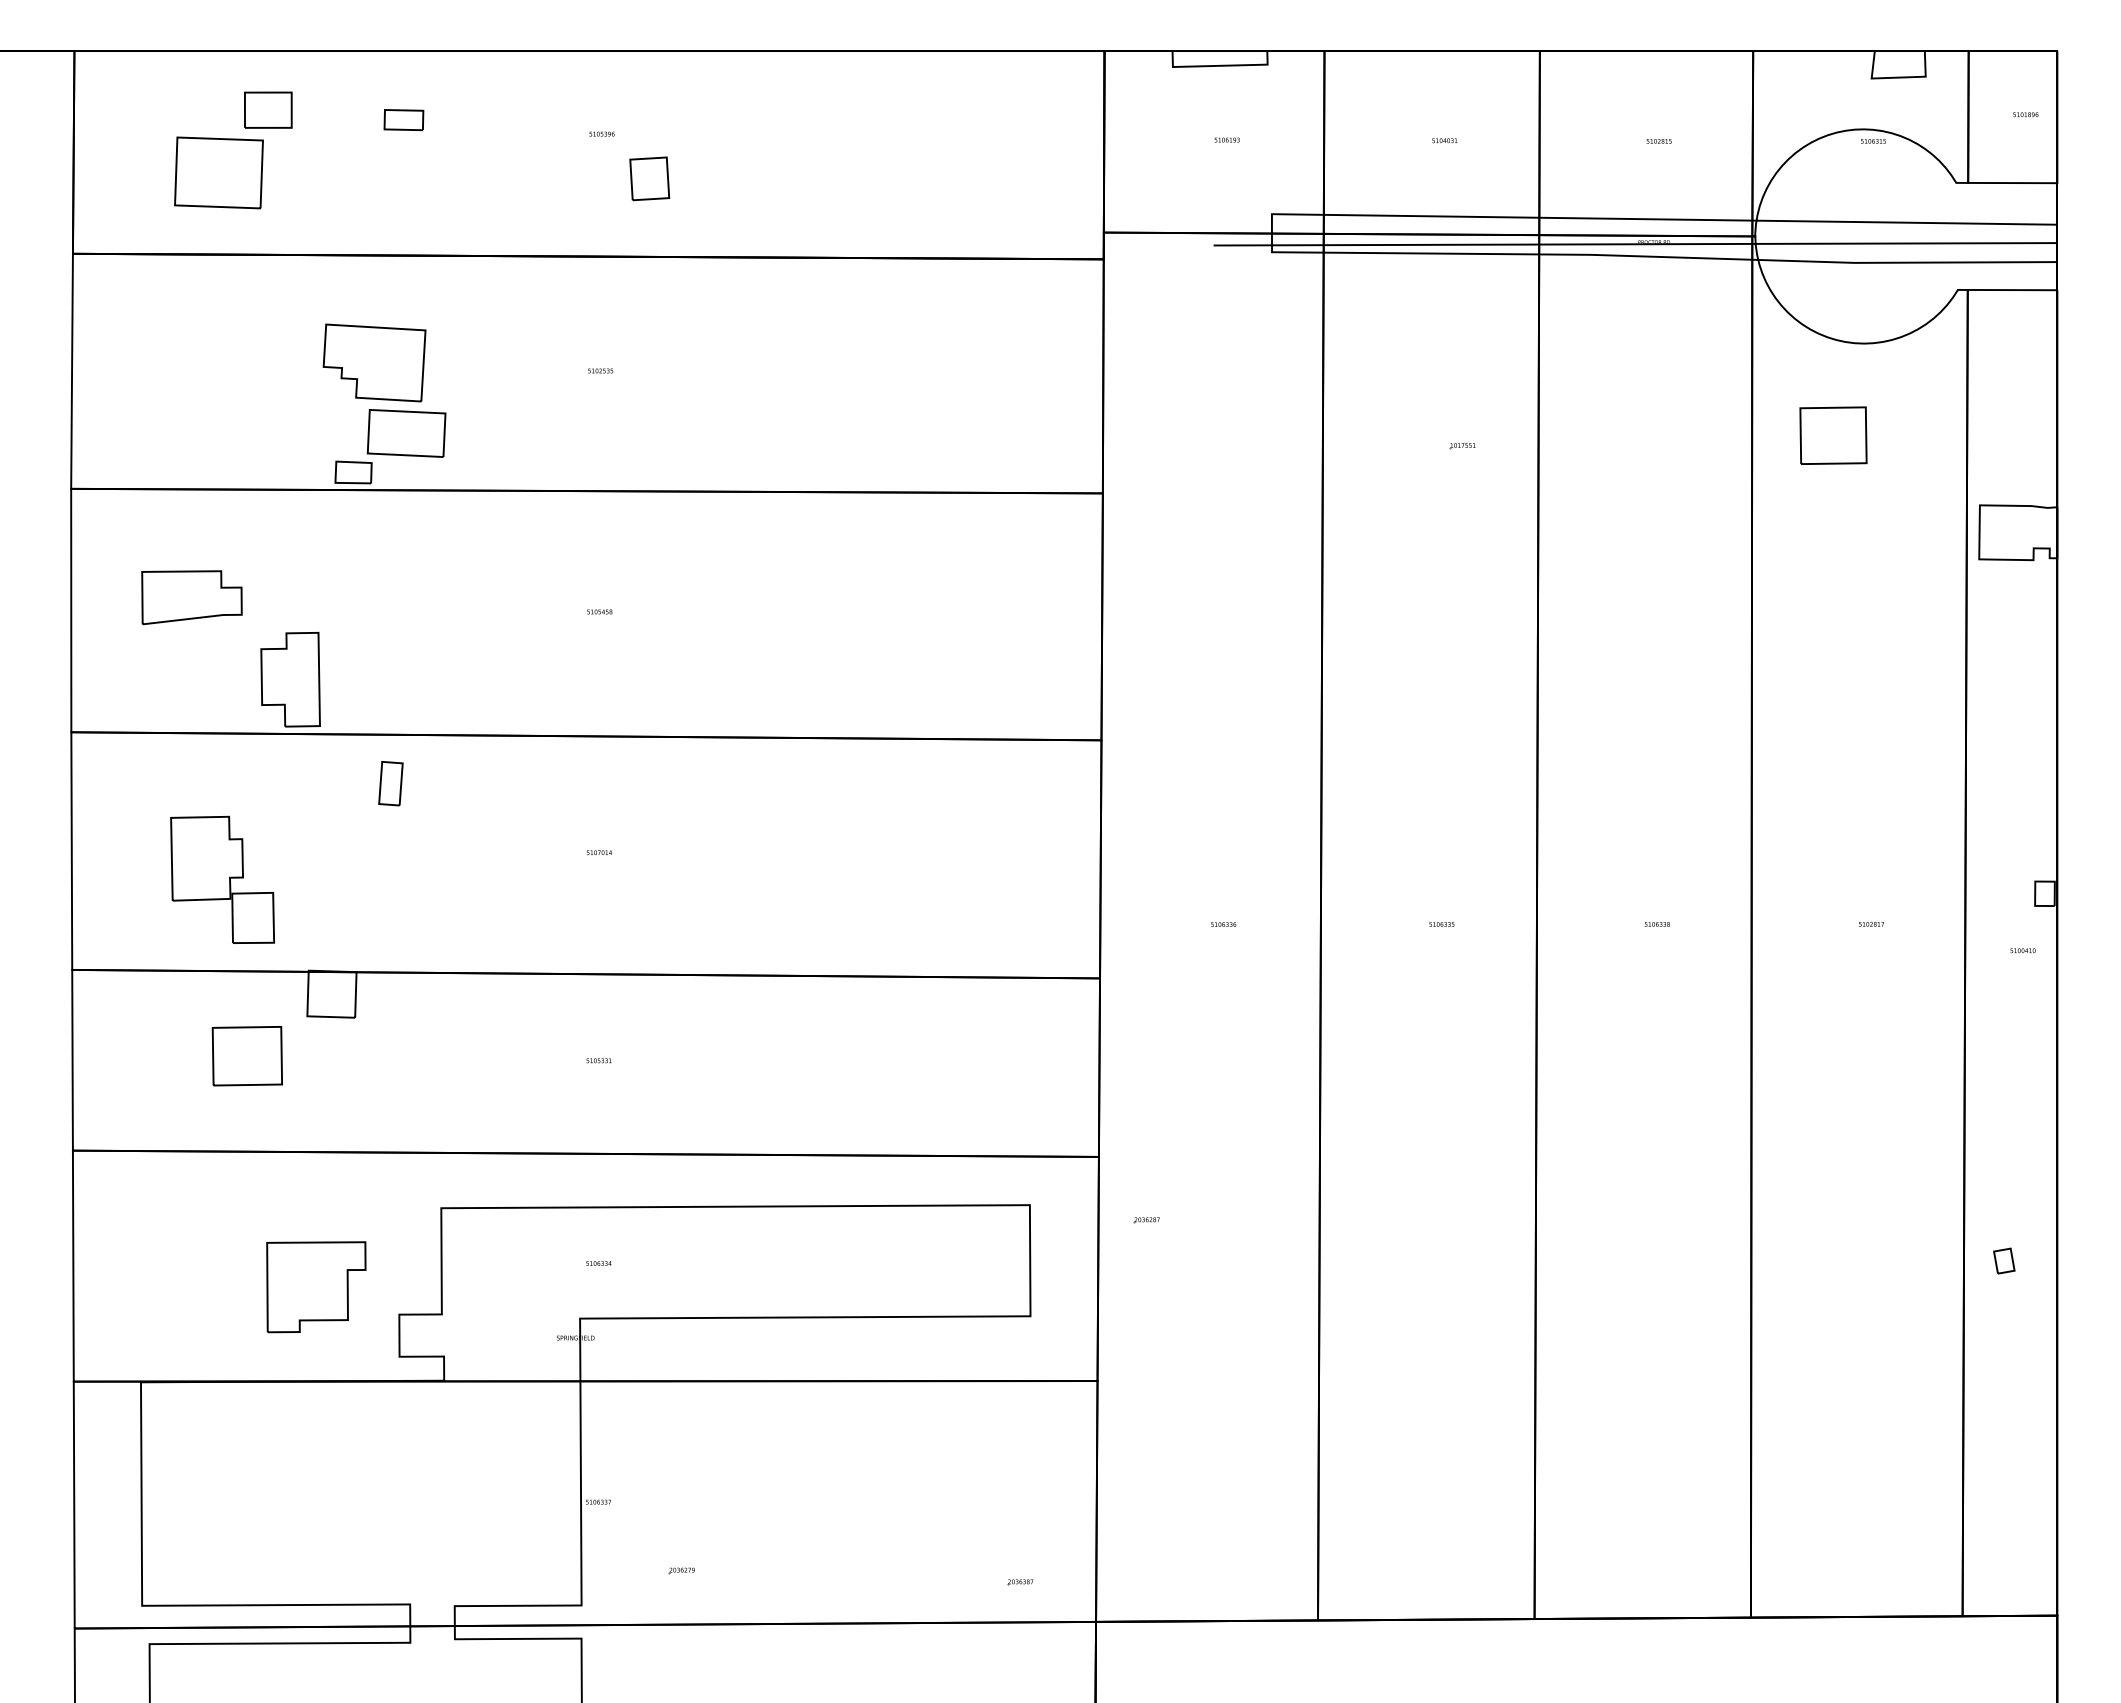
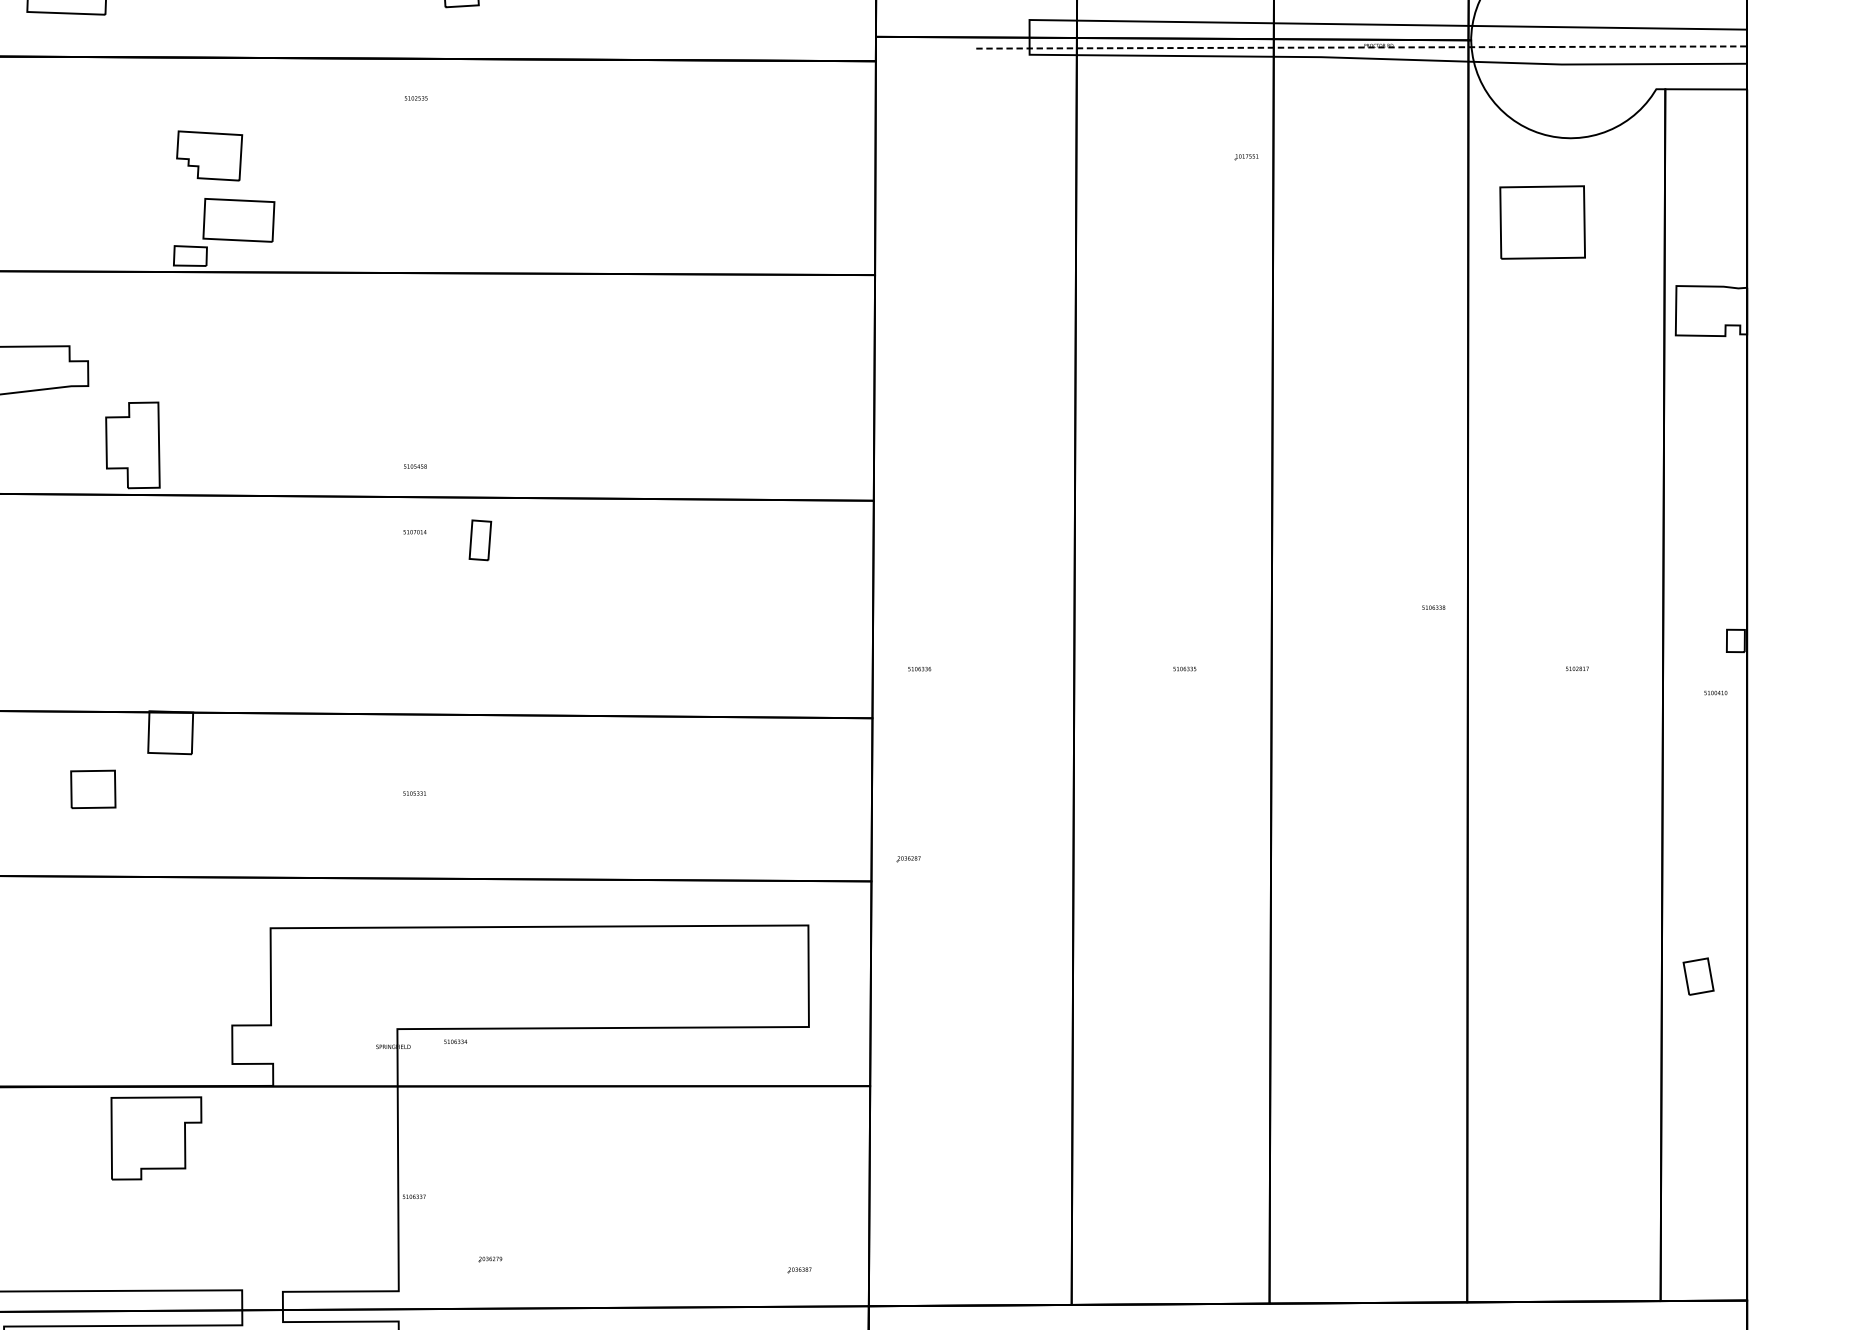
line: (1635, 244) -> (1361, 47), solid -> dashed
part: (374, 362) -> (209, 155), size x0.7
text: (600, 370) -> (416, 97), moved
part: (1833, 435) -> (1542, 222), size x1.4
part: (1462, 446) -> (1246, 157), moved
text: (599, 611) -> (415, 466), moved
part: (390, 783) -> (480, 540), moved
text: (598, 852) -> (414, 531), moved
part: (222, 879) -> (70, 627), removed
text: (1223, 924) -> (919, 669), moved
text: (1656, 924) -> (1433, 607), moved
part: (246, 1056) -> (92, 789), size x0.7
part: (1146, 1220) -> (908, 859), moved
part: (2004, 1260) -> (1698, 976), size x1.6
text: (598, 1263) -> (455, 1041), moved
part: (316, 1287) -> (156, 1138), moved

